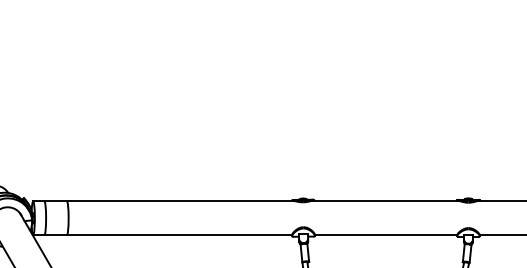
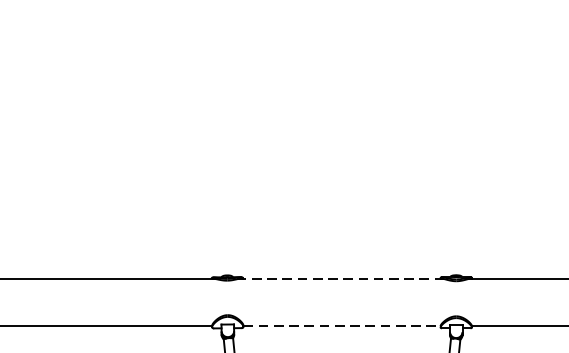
line: (385, 201) -> (341, 279), solid -> dashed
line: (386, 235) -> (342, 326), solid -> dashed

